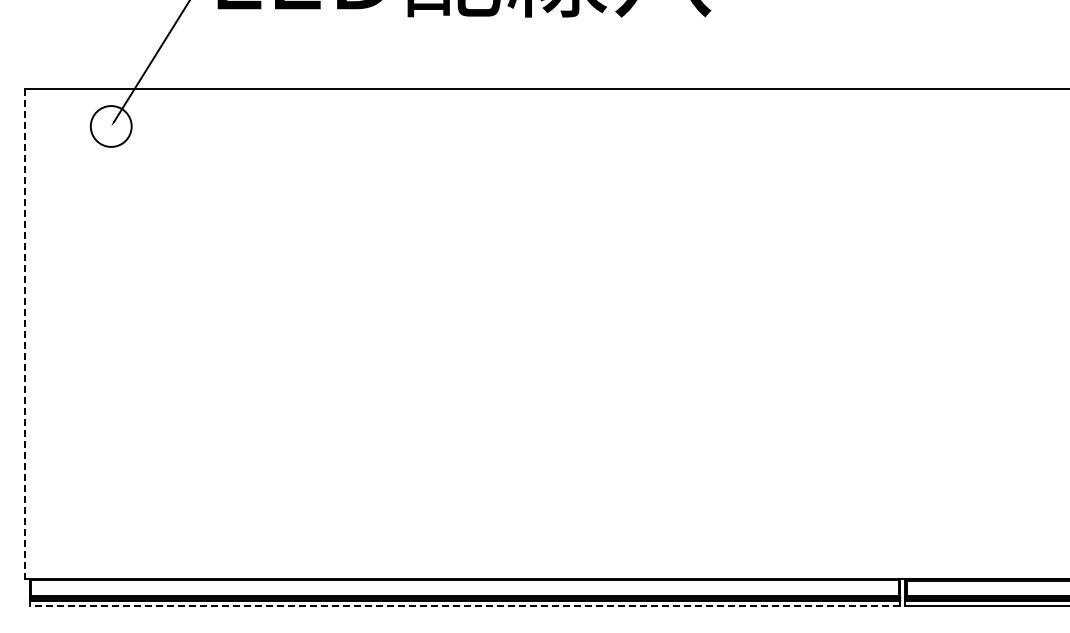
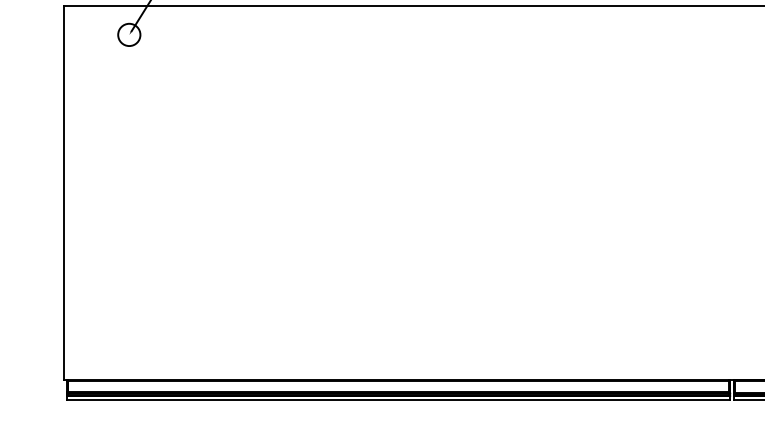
circle: (110, 126) -> (128, 34), size x0.71
line: (25, 334) -> (64, 193), dashed -> solid
line: (464, 605) -> (398, 399), dashed -> solid

